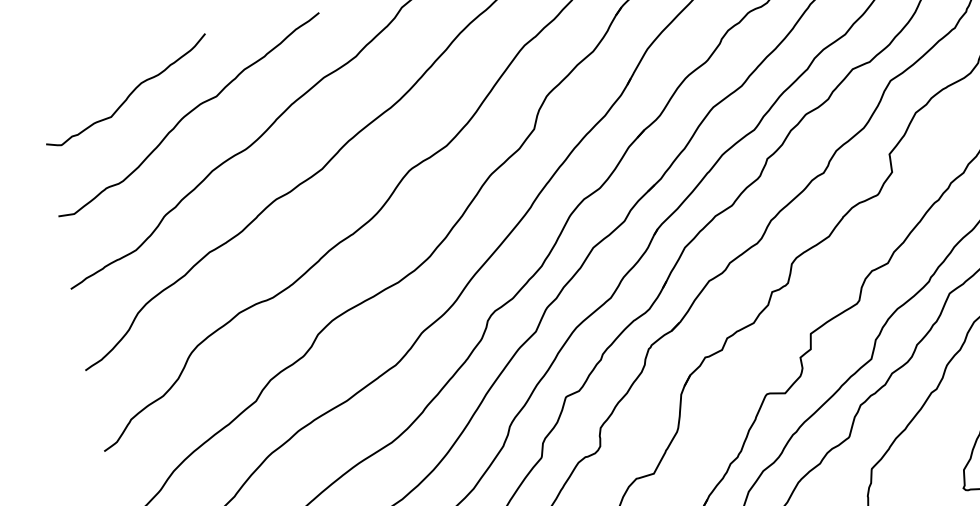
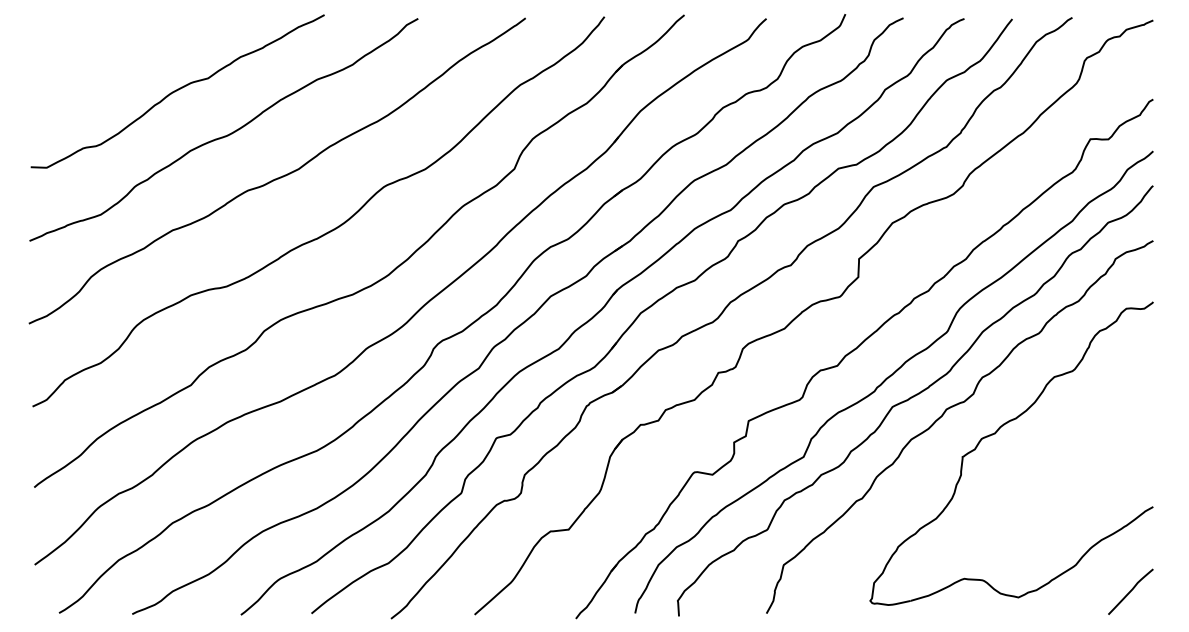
curve: (129, 93) -> (123, 59), removed

